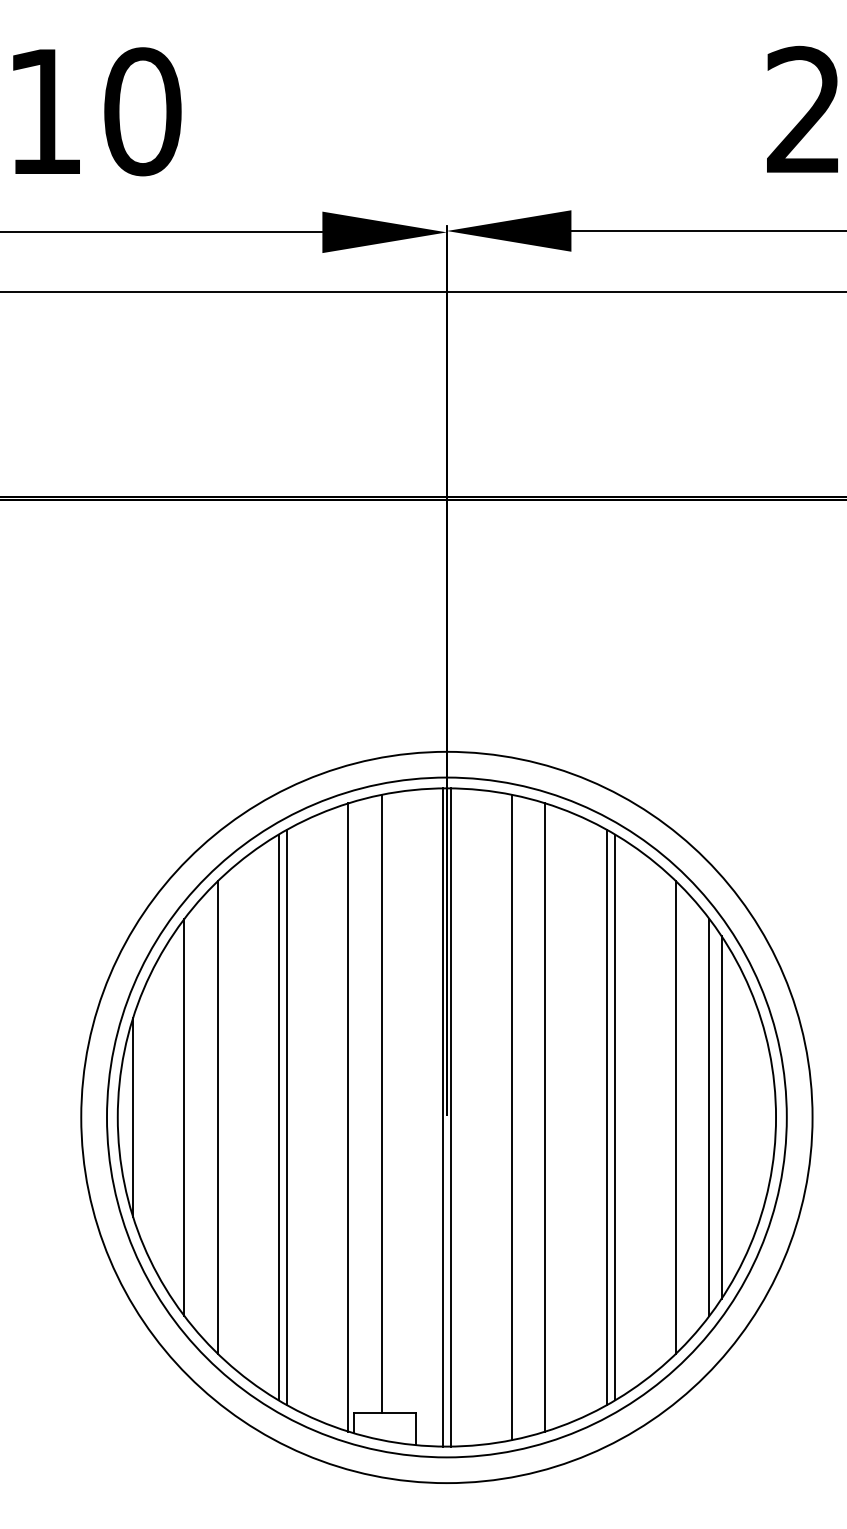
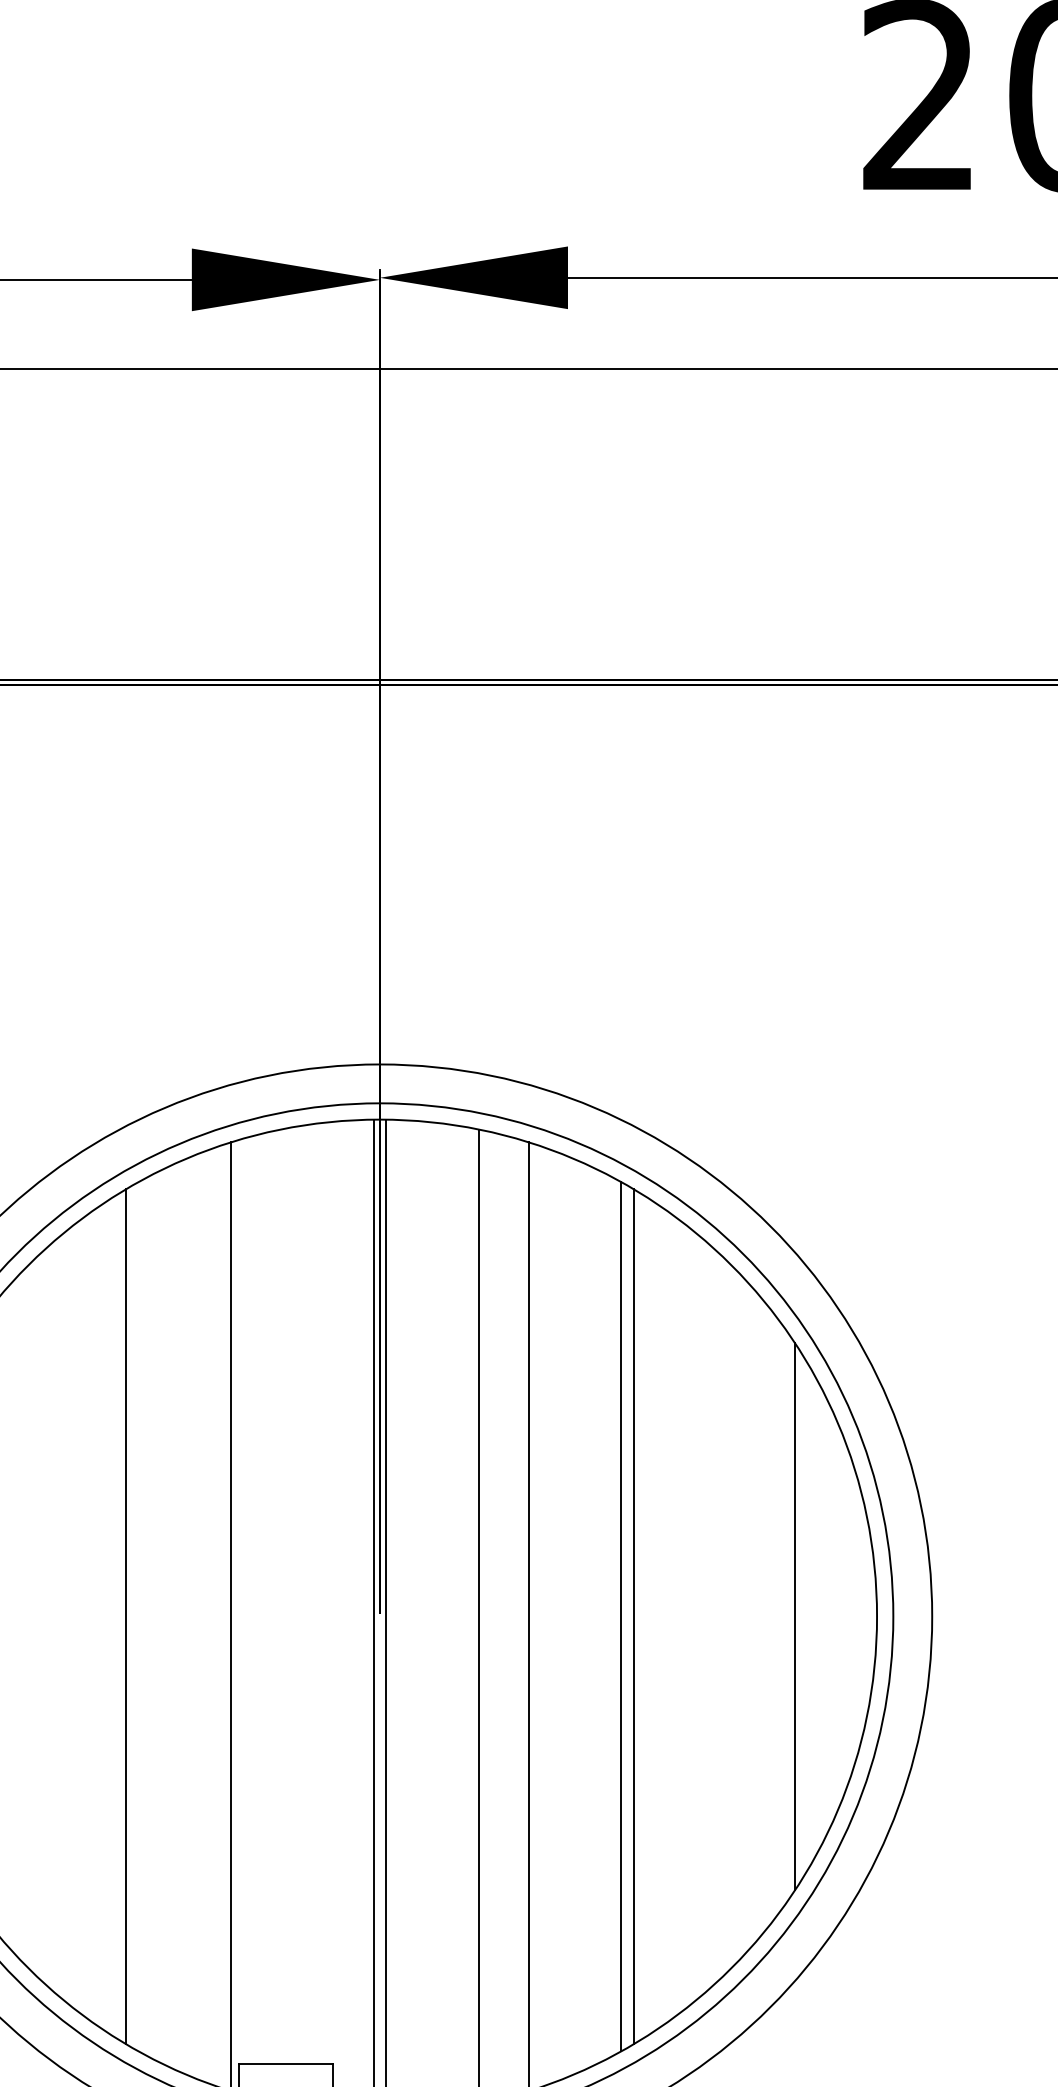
line: (381, 1103) -> (281, 1595), removed
line: (217, 1117) -> (33, 1616), removed
line: (287, 1117) -> (139, 1616), removed
line: (676, 1117) -> (726, 1616), removed
line: (709, 1117) -> (776, 1616), removed

